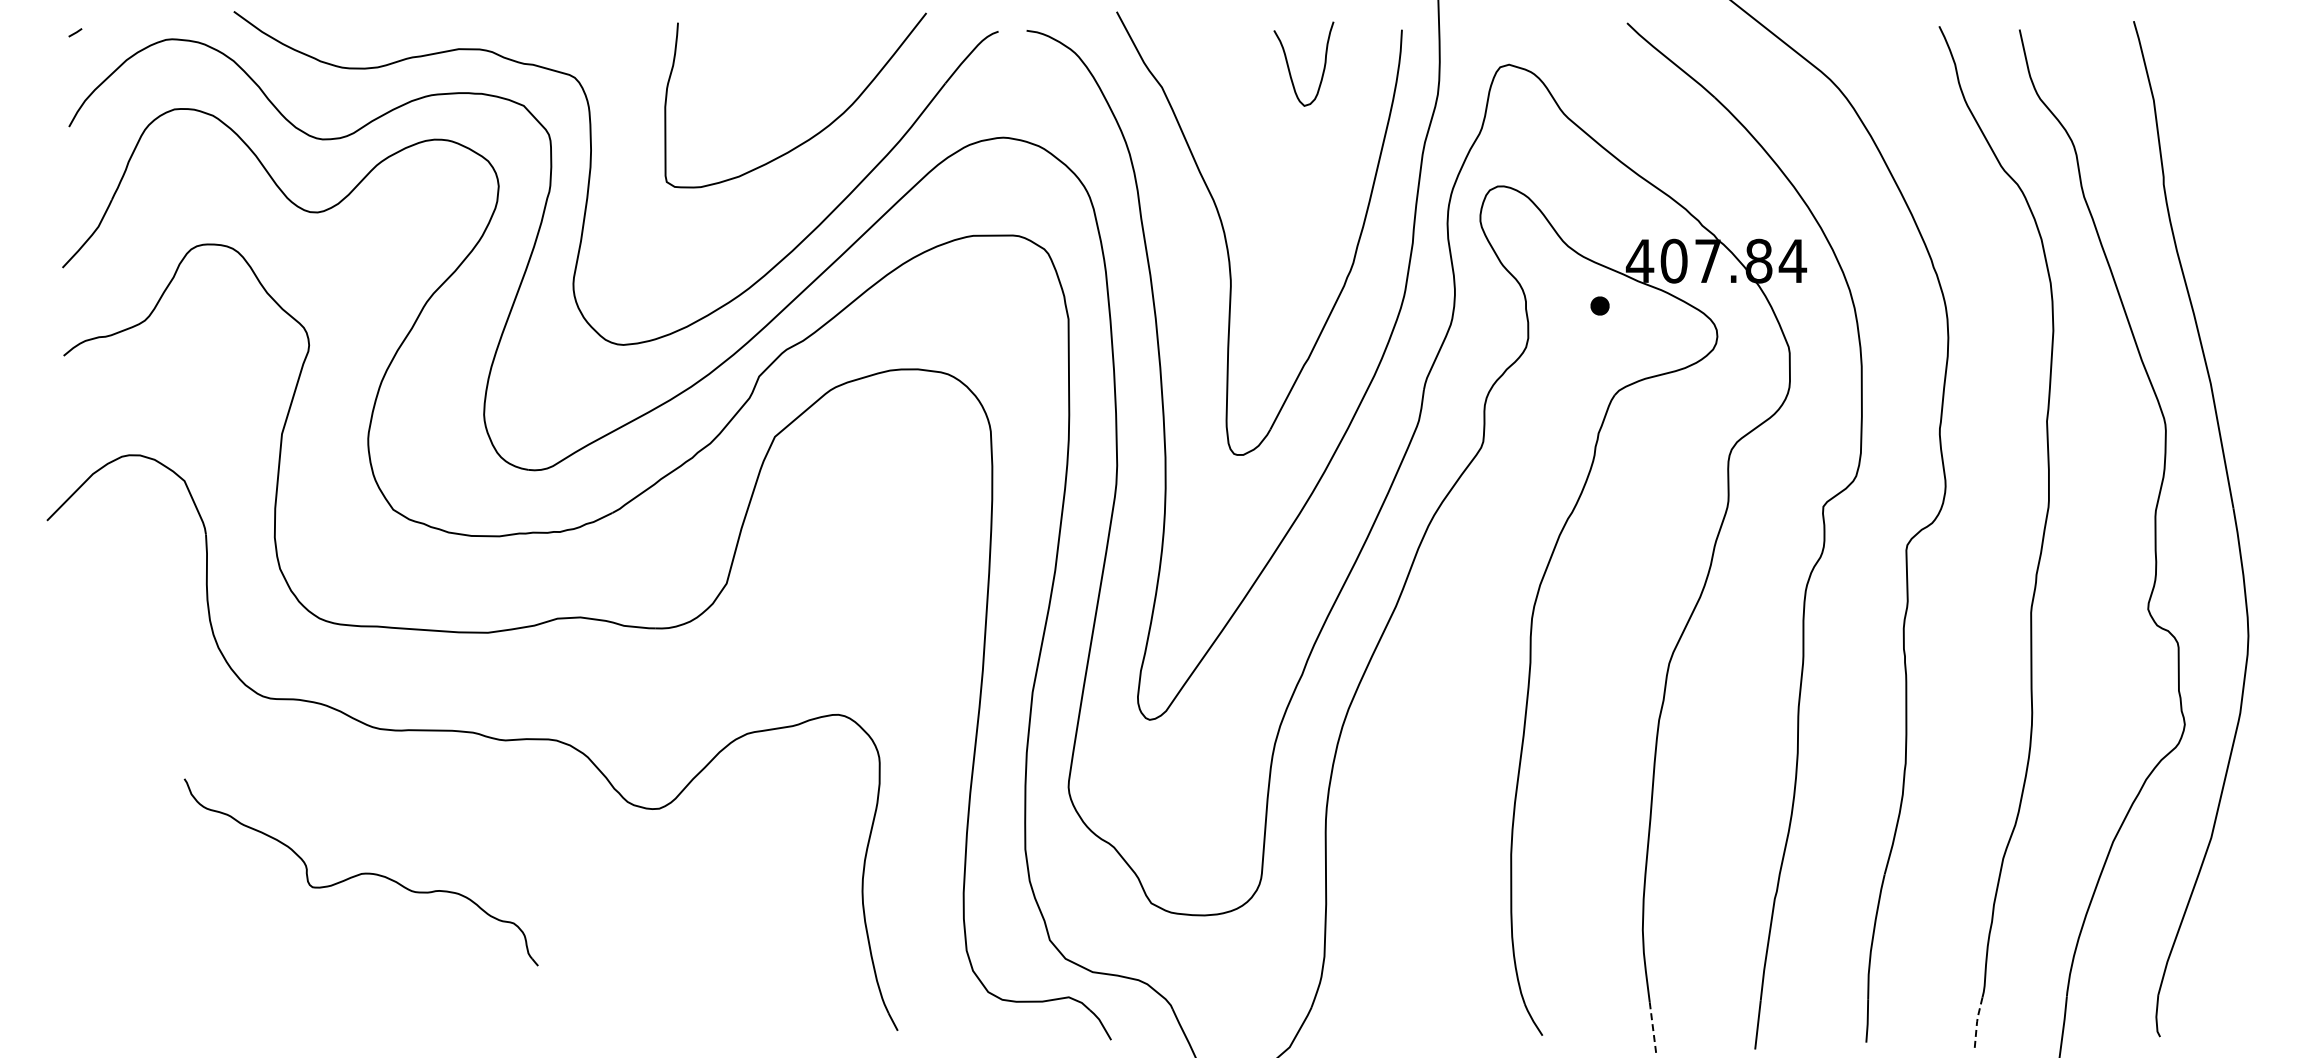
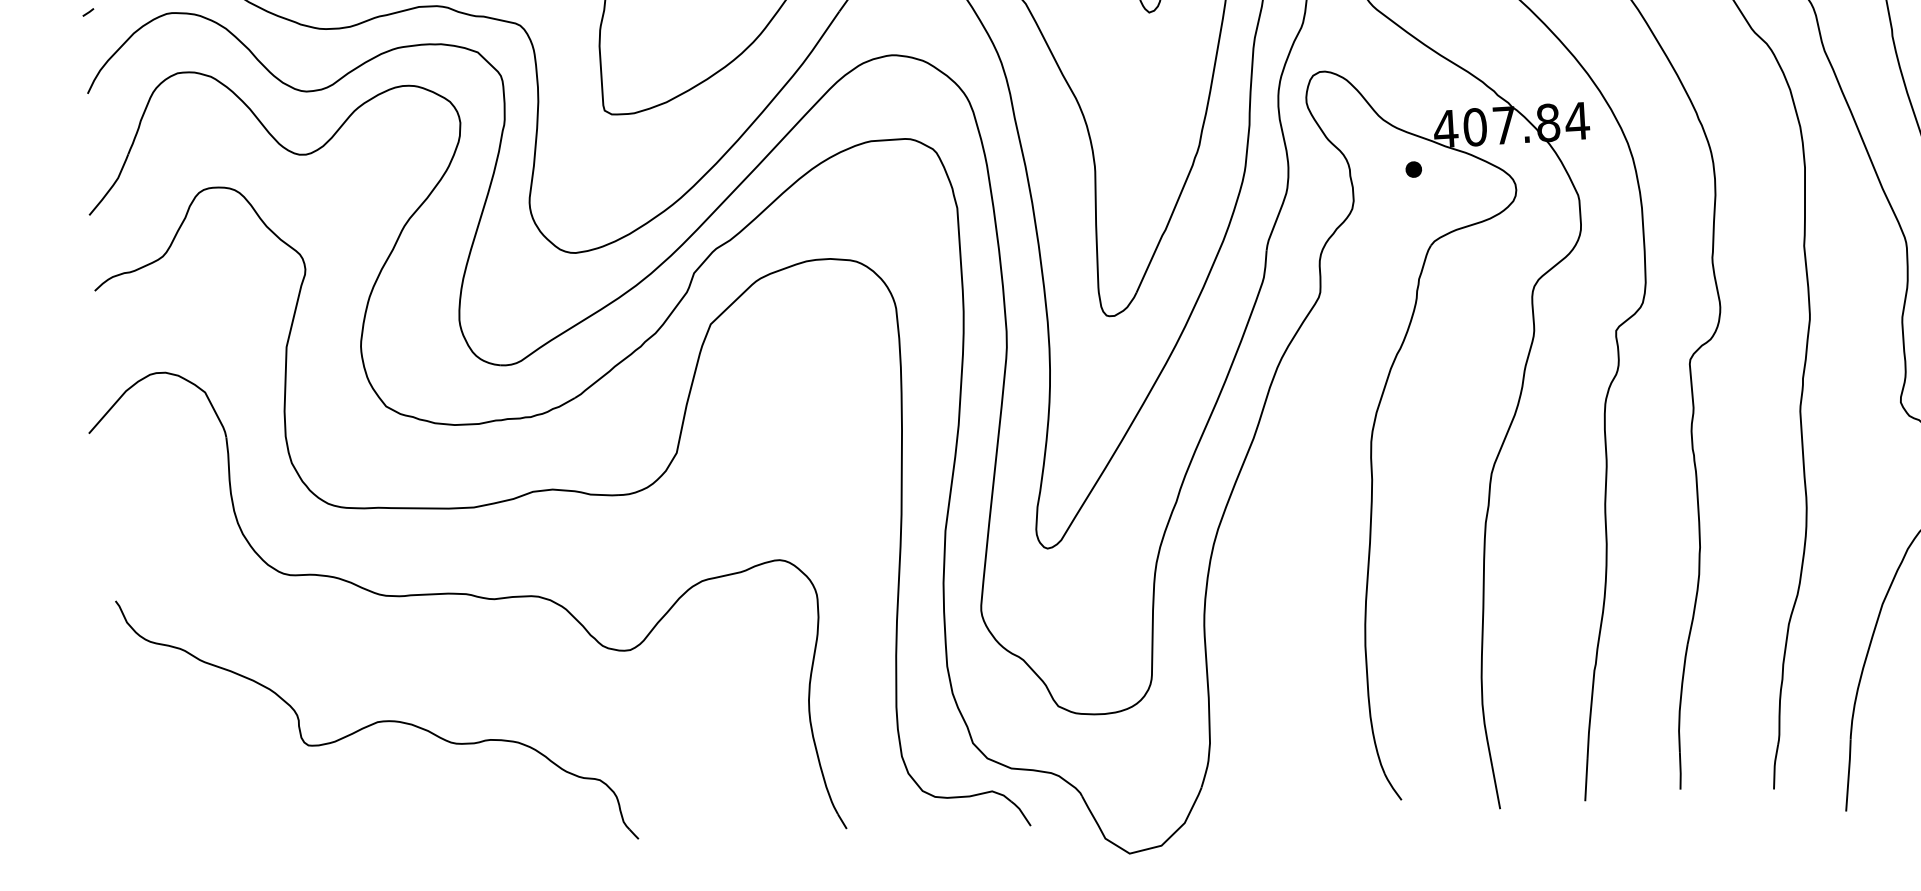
part: (361, 872) -> (377, 720), size x1.67
line: (1977, 1021) -> (1775, 765), dashed -> solid
line: (1653, 1028) -> (1496, 788), dashed -> solid

